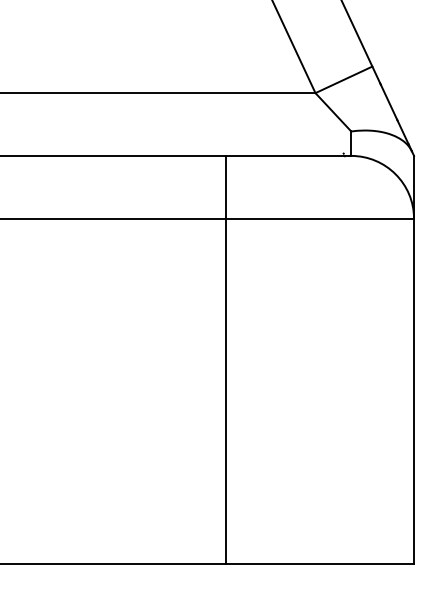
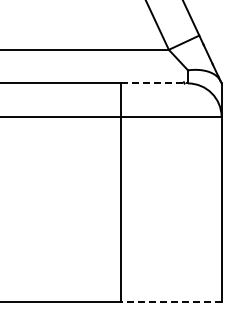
line: (288, 156) -> (154, 83), solid -> dashed
line: (318, 563) -> (170, 301), solid -> dashed

